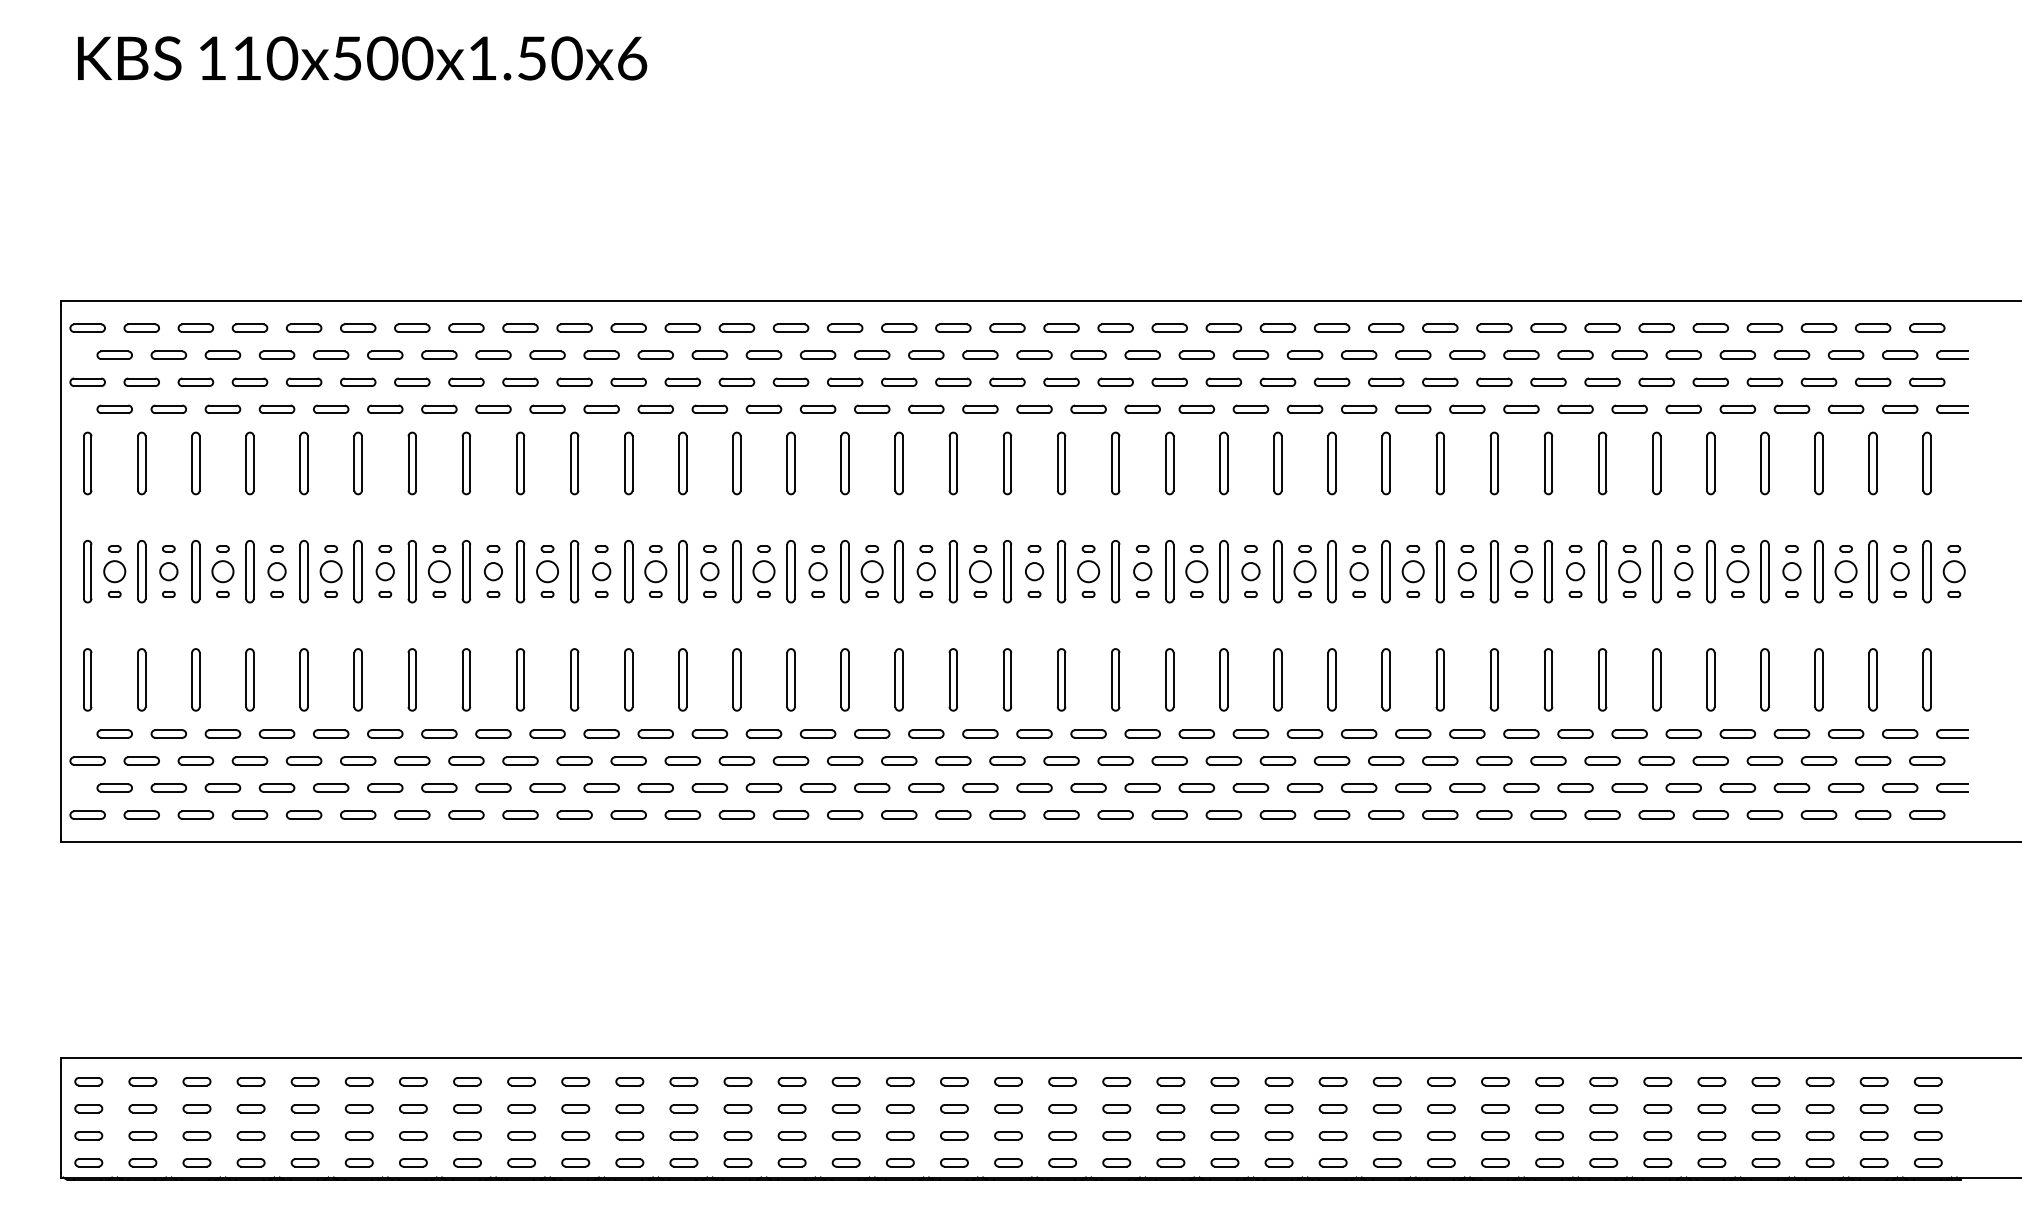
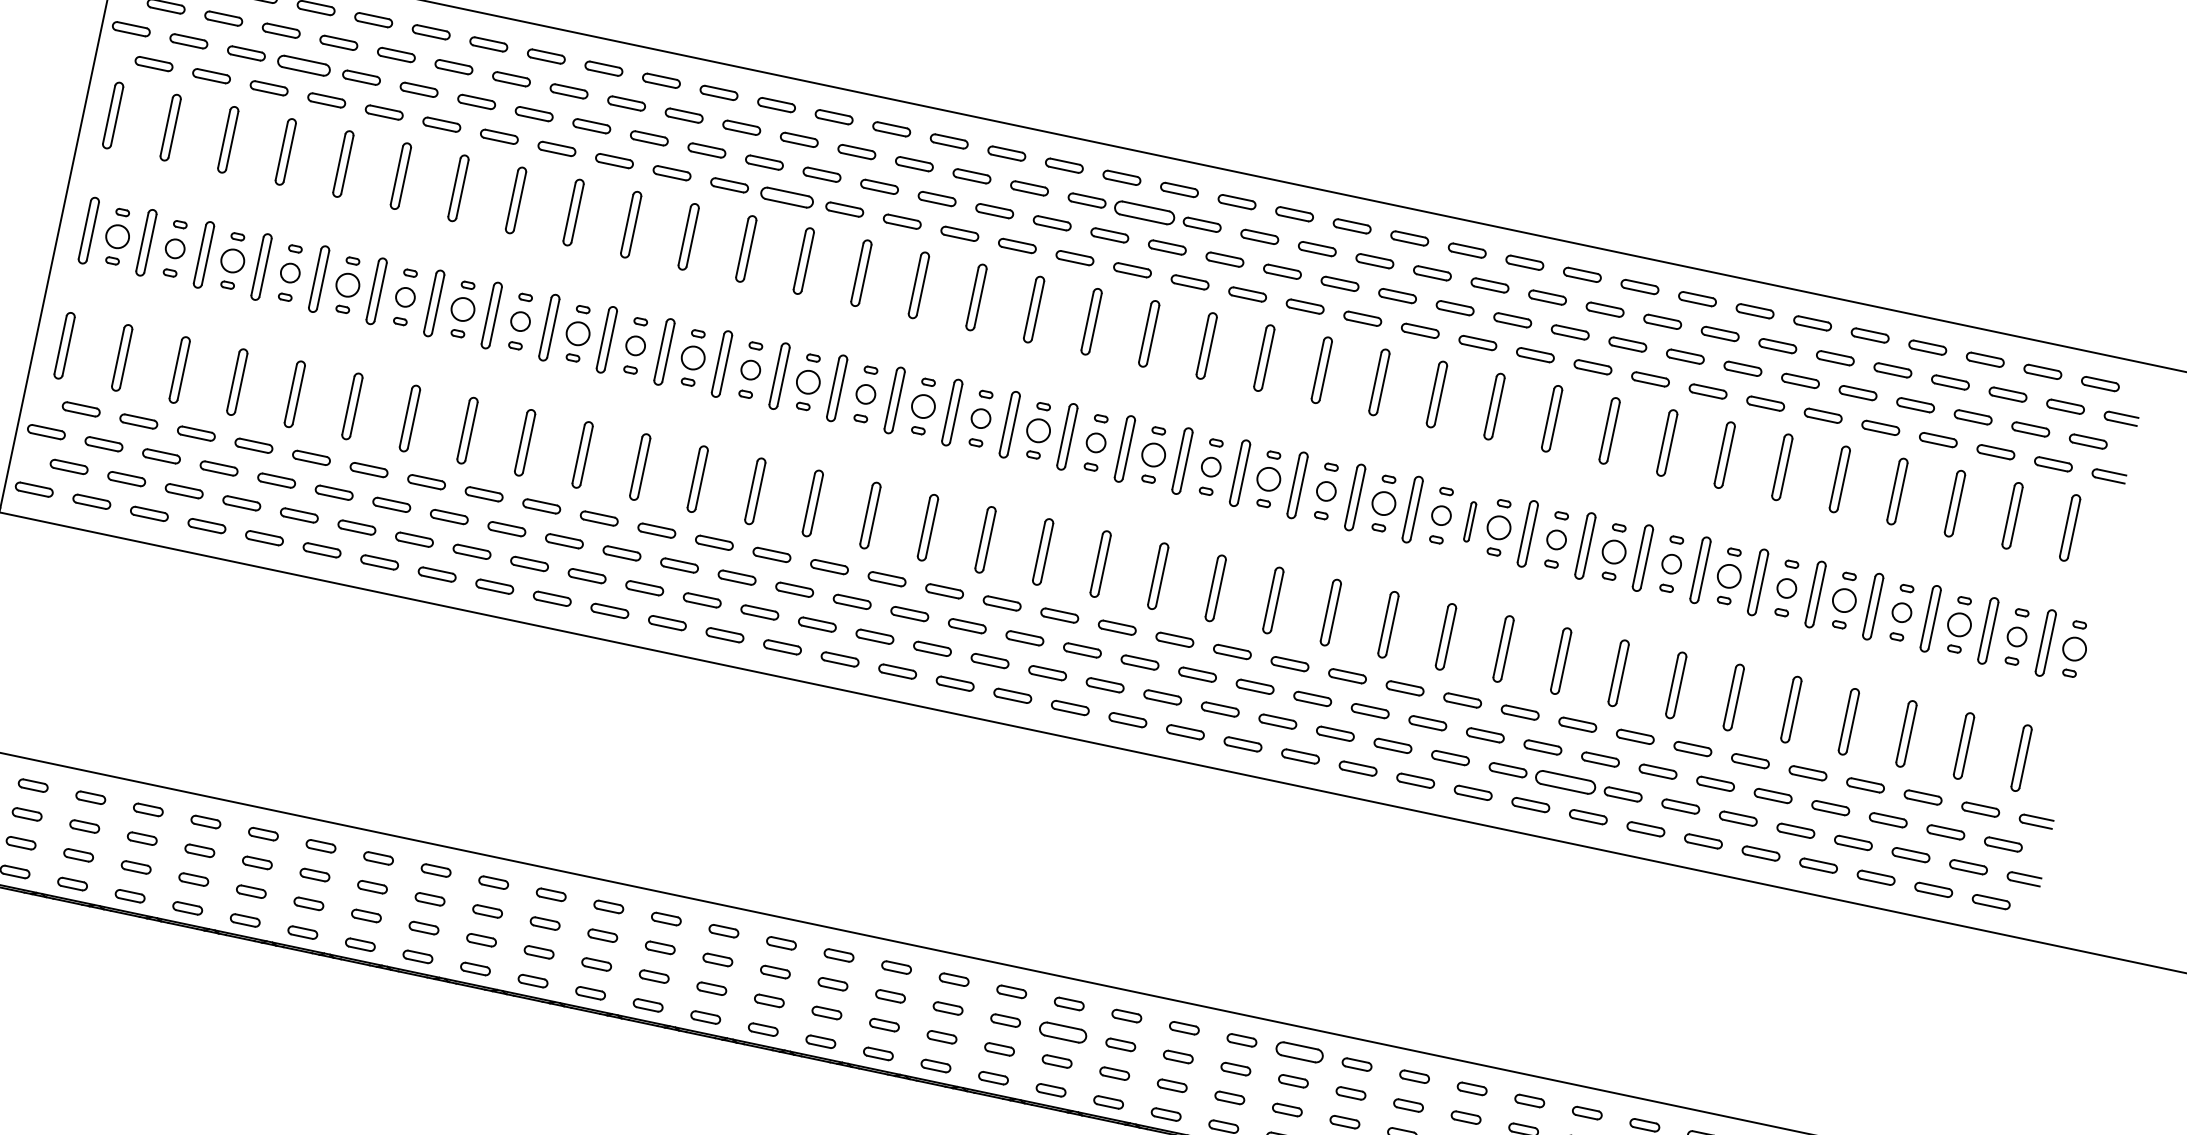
part: (1034, 354) -> (1144, 211), size x1.6
part: (249, 381) -> (303, 64), size x1.4
part: (709, 408) -> (786, 196), size x1.4
part: (1385, 571) -> (1469, 521), size x0.6
part: (1521, 787) -> (1565, 781), size x1.6
part: (1332, 1081) -> (1298, 1052), size x1.6
part: (1116, 1108) -> (1063, 1032), size x1.6

